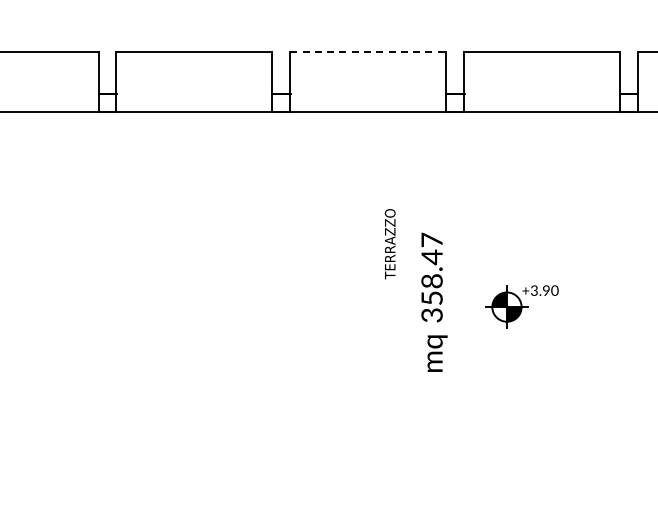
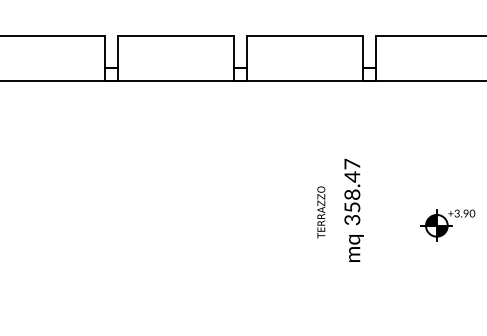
line: (368, 51) -> (305, 36), dashed -> solid
text: (389, 244) -> (320, 212), moved
text: (434, 301) -> (354, 209), moved
part: (521, 306) -> (447, 225), moved

